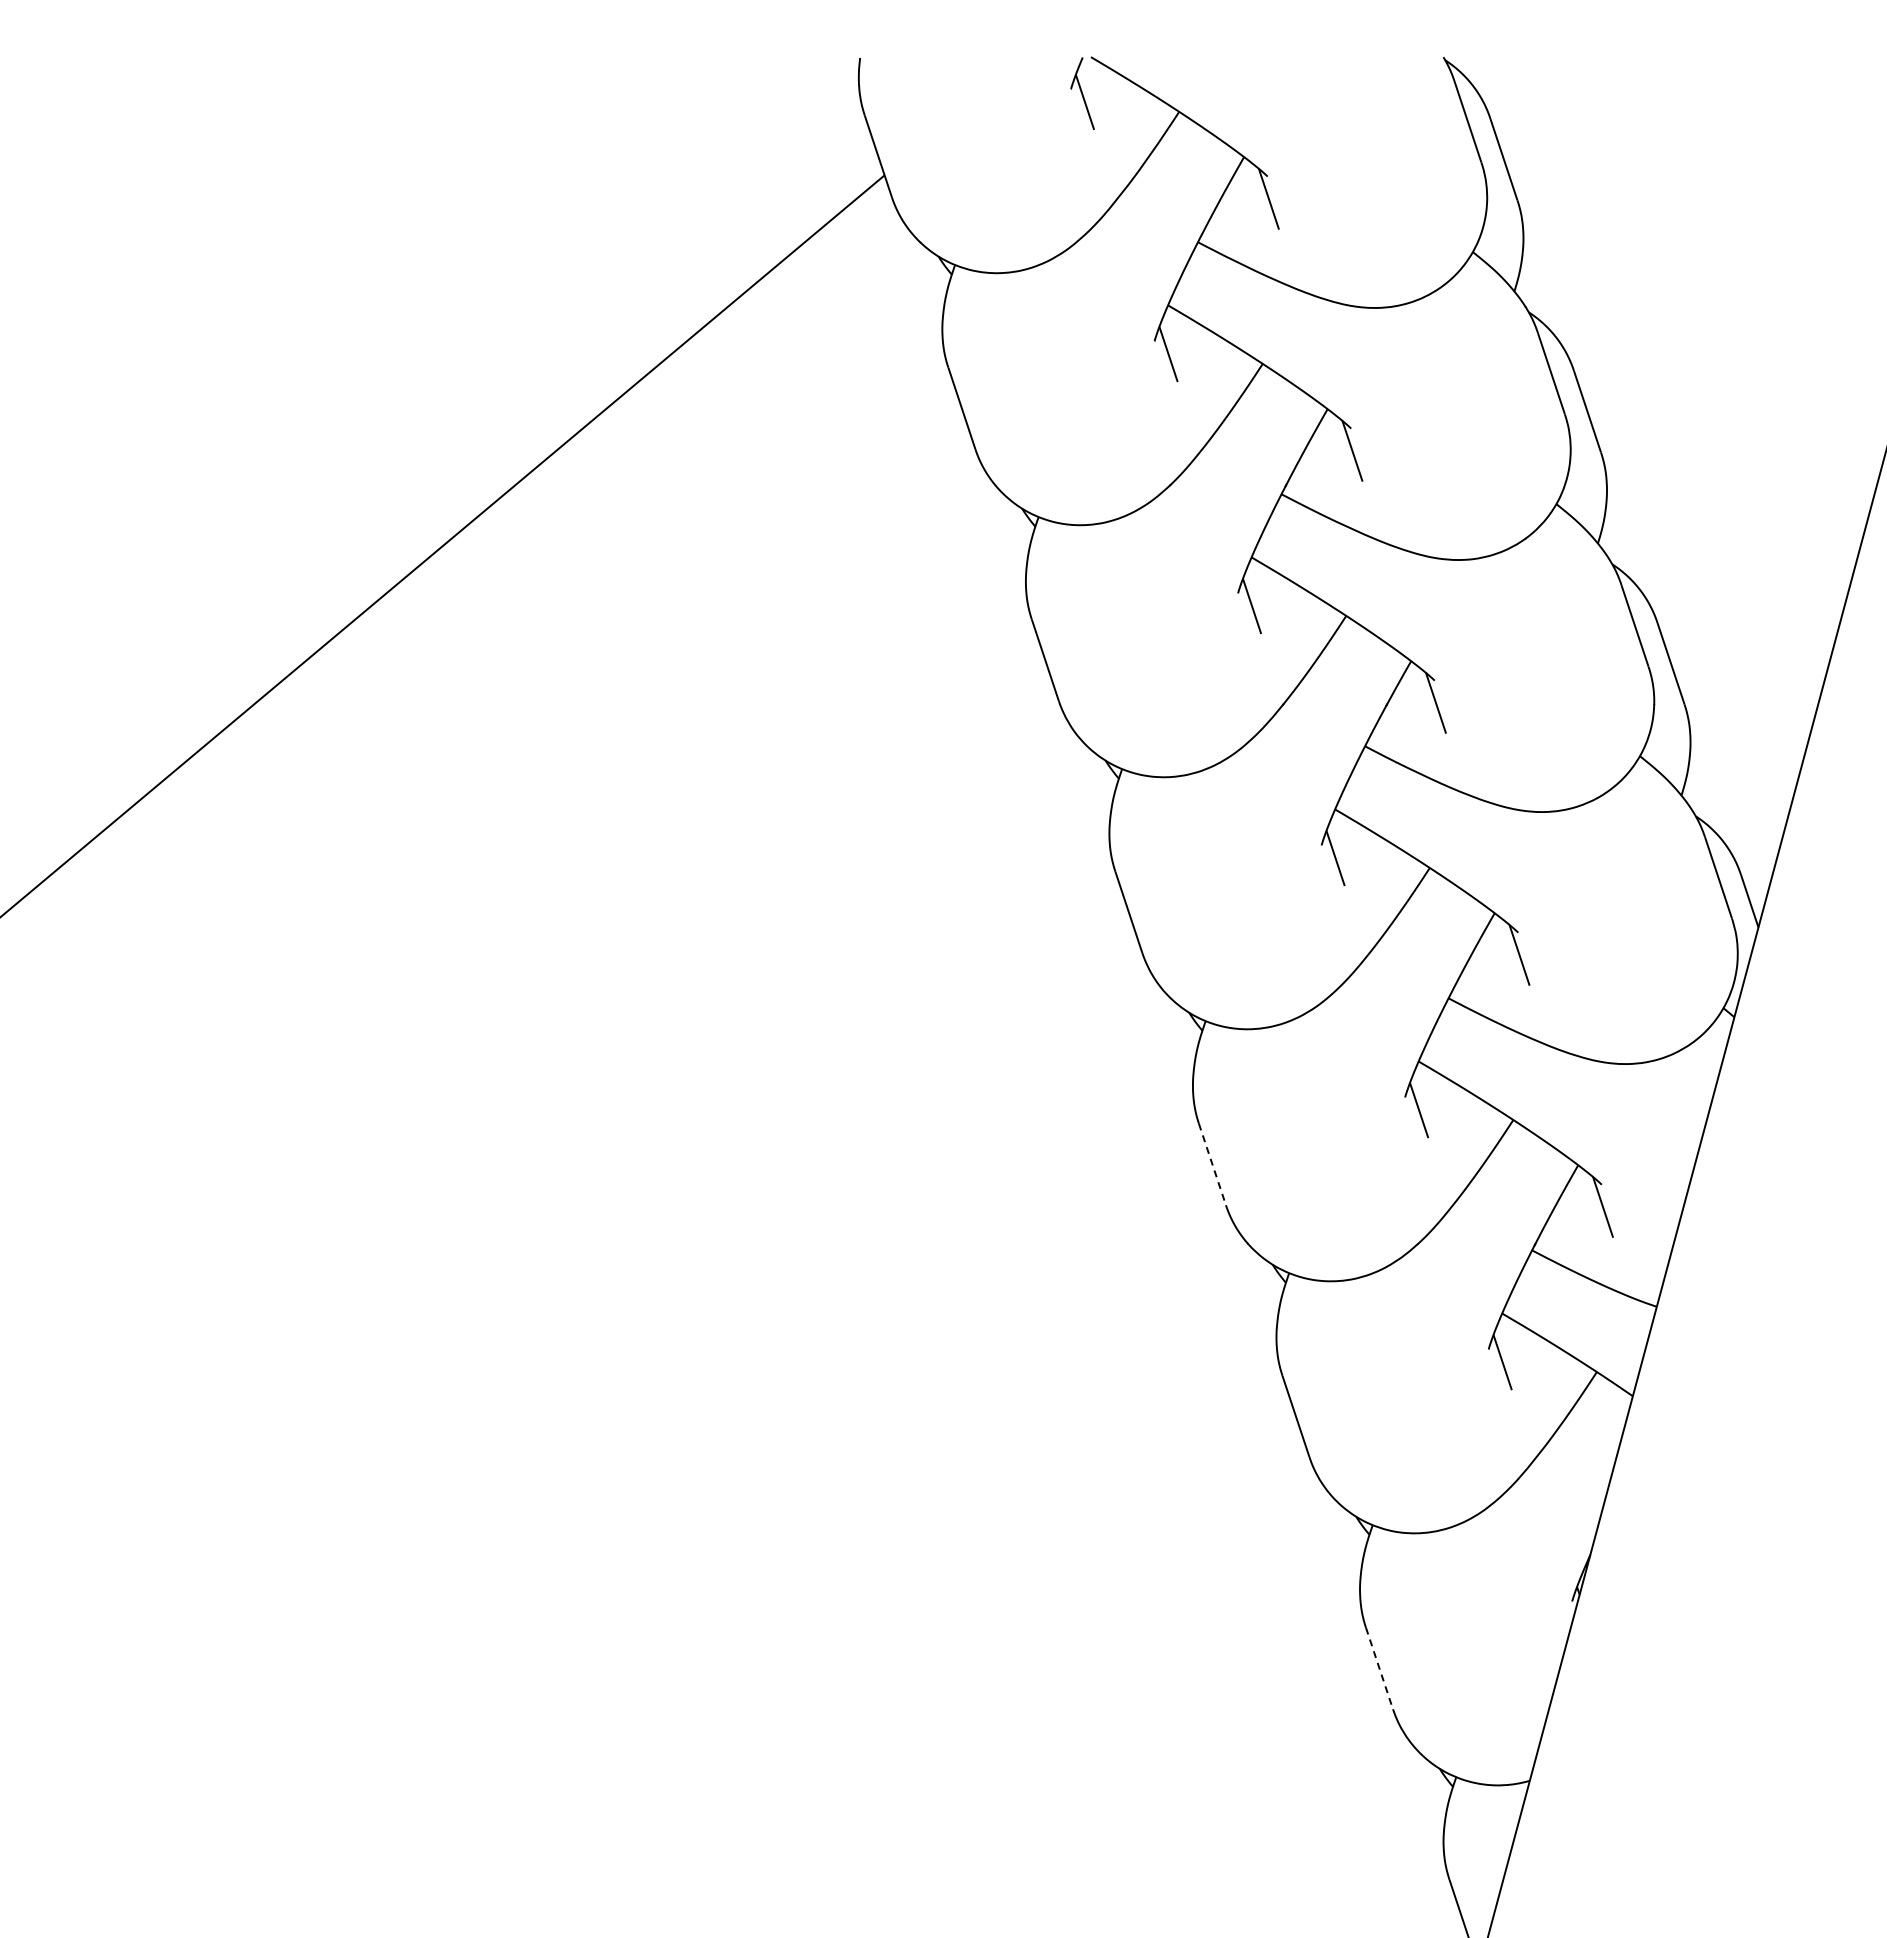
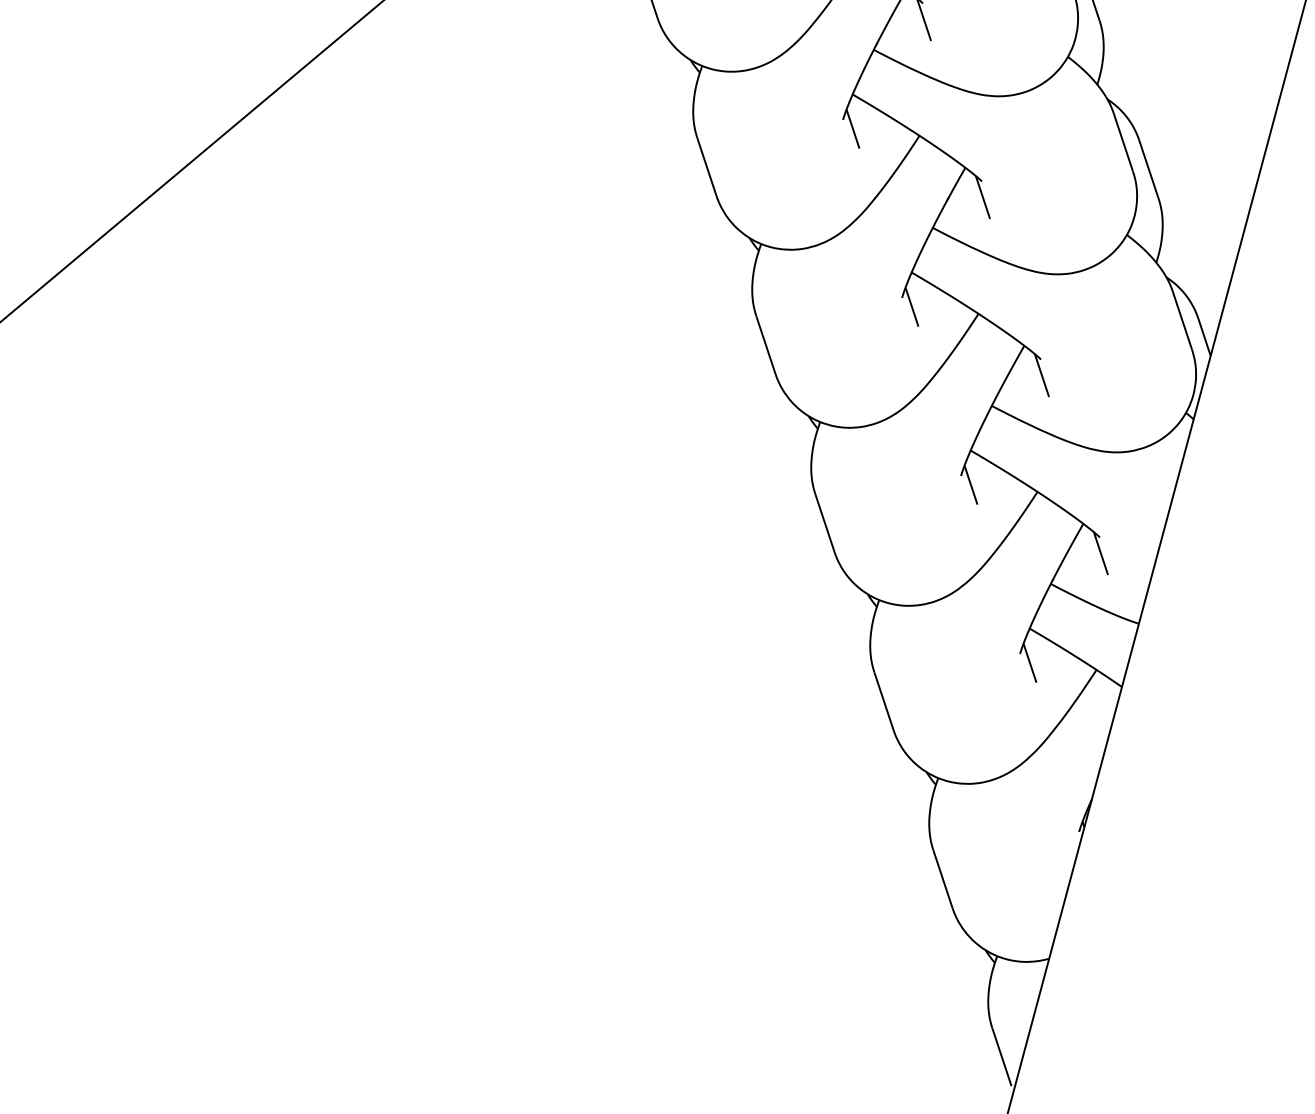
line: (1212, 1164) -> (825, 523), dashed -> solid
line: (1379, 1668) -> (943, 879), dashed -> solid

